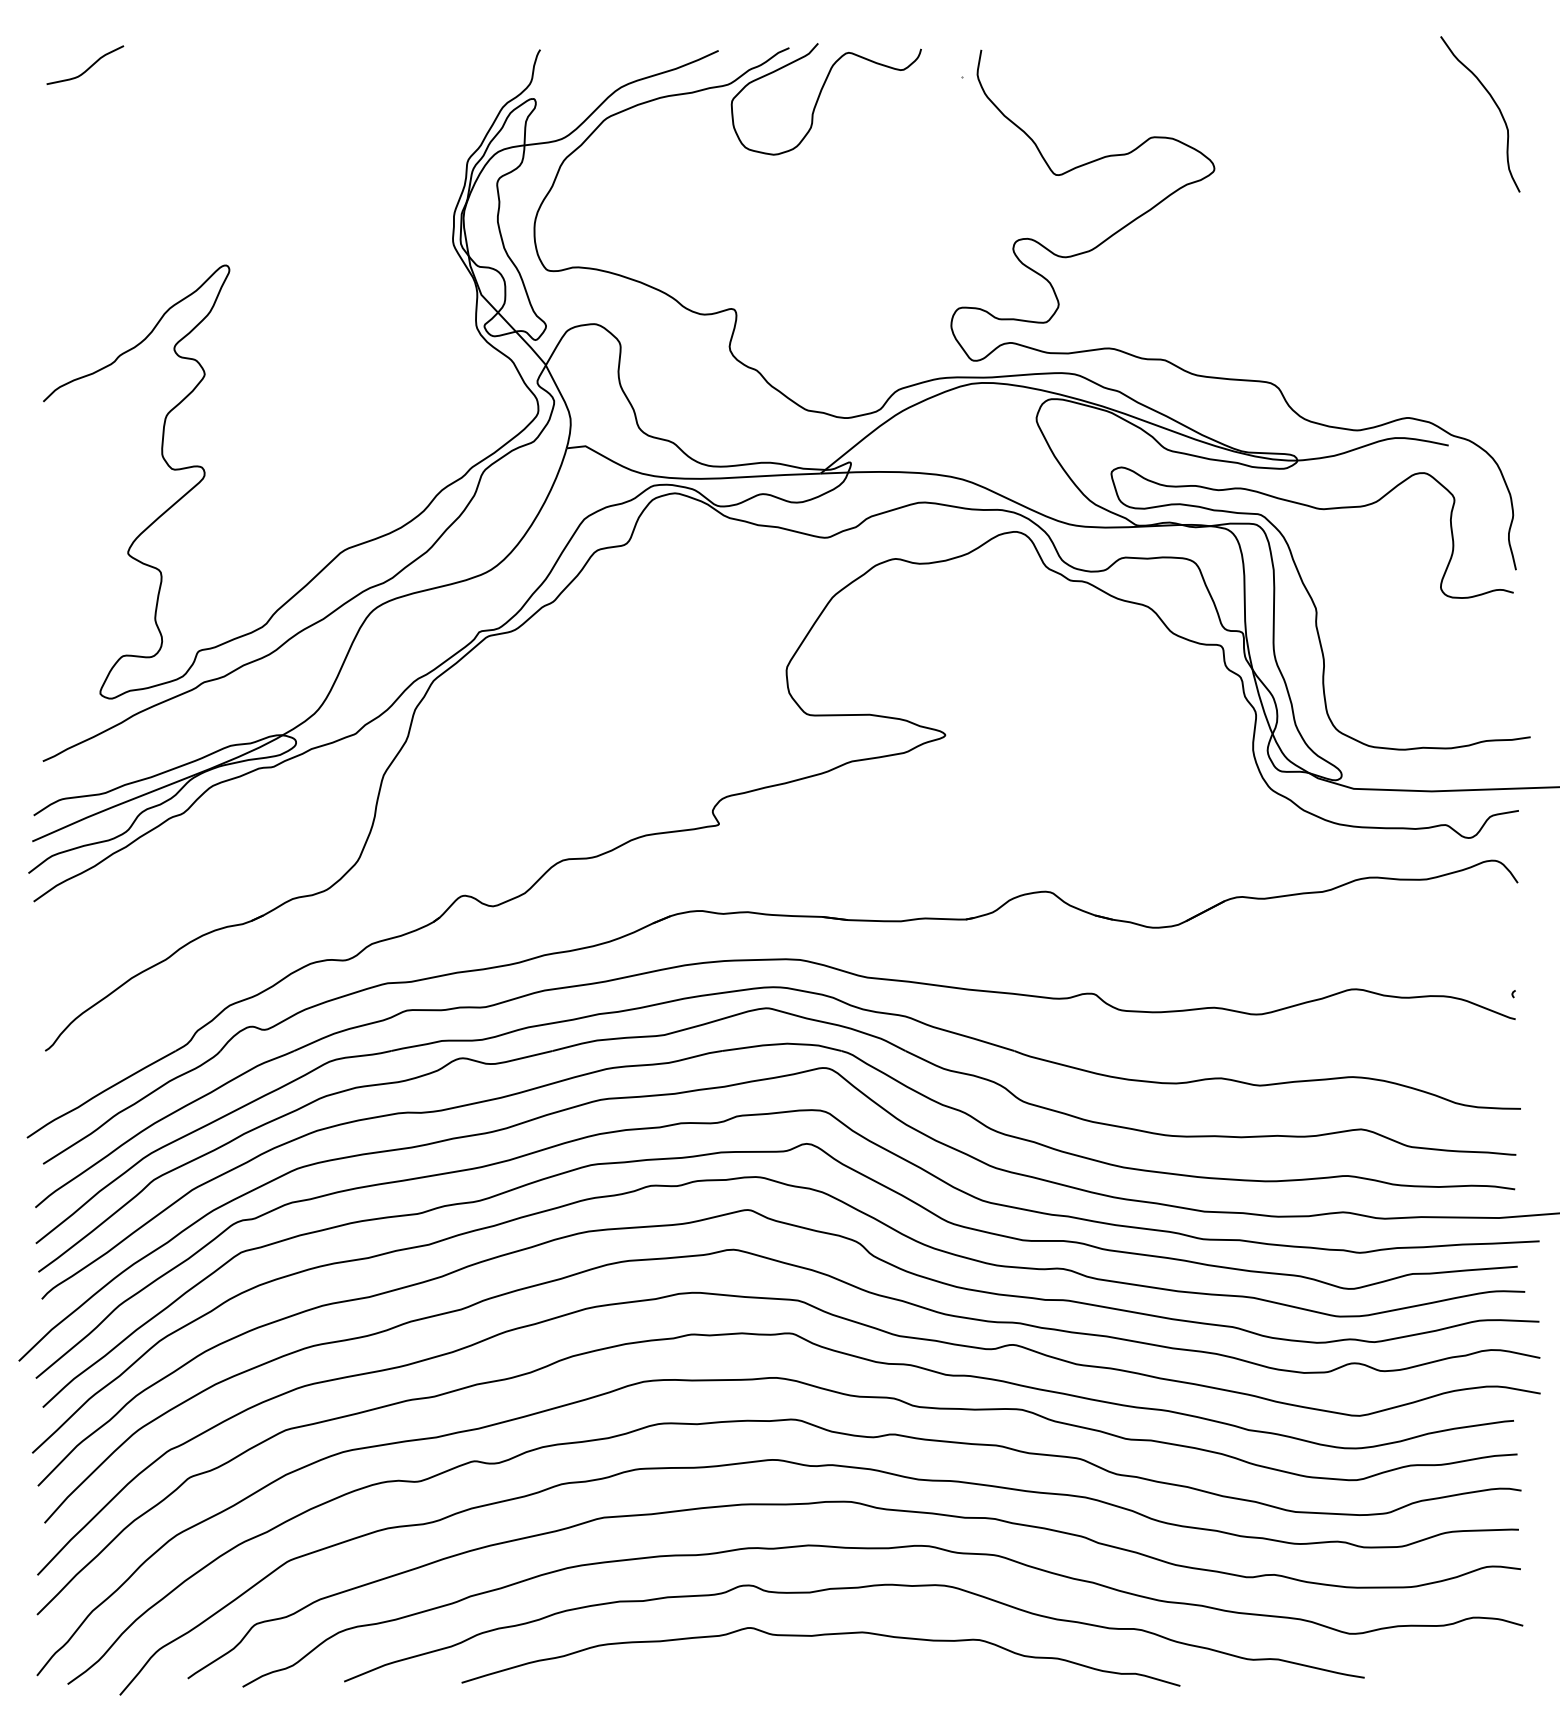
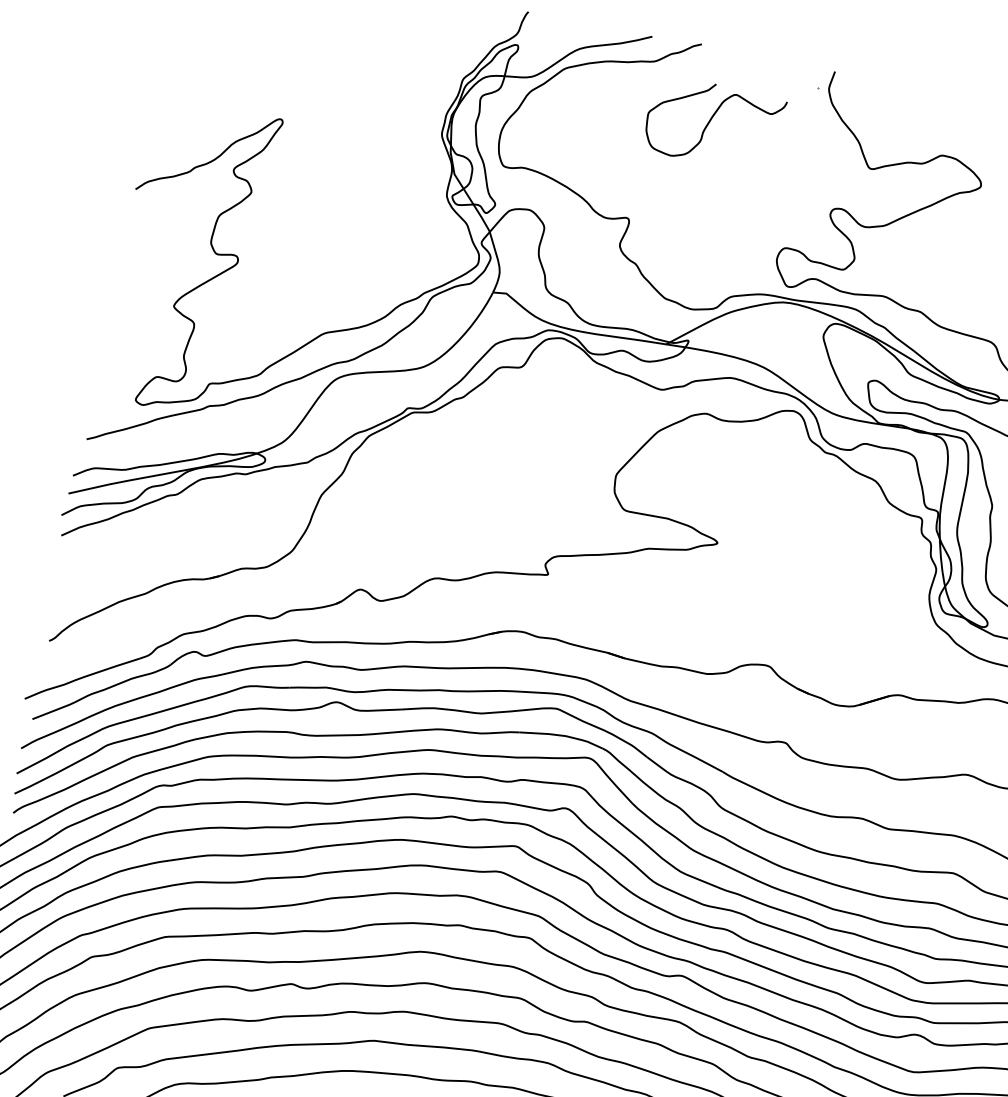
curve: (819, 98) -> (709, 122), moved

